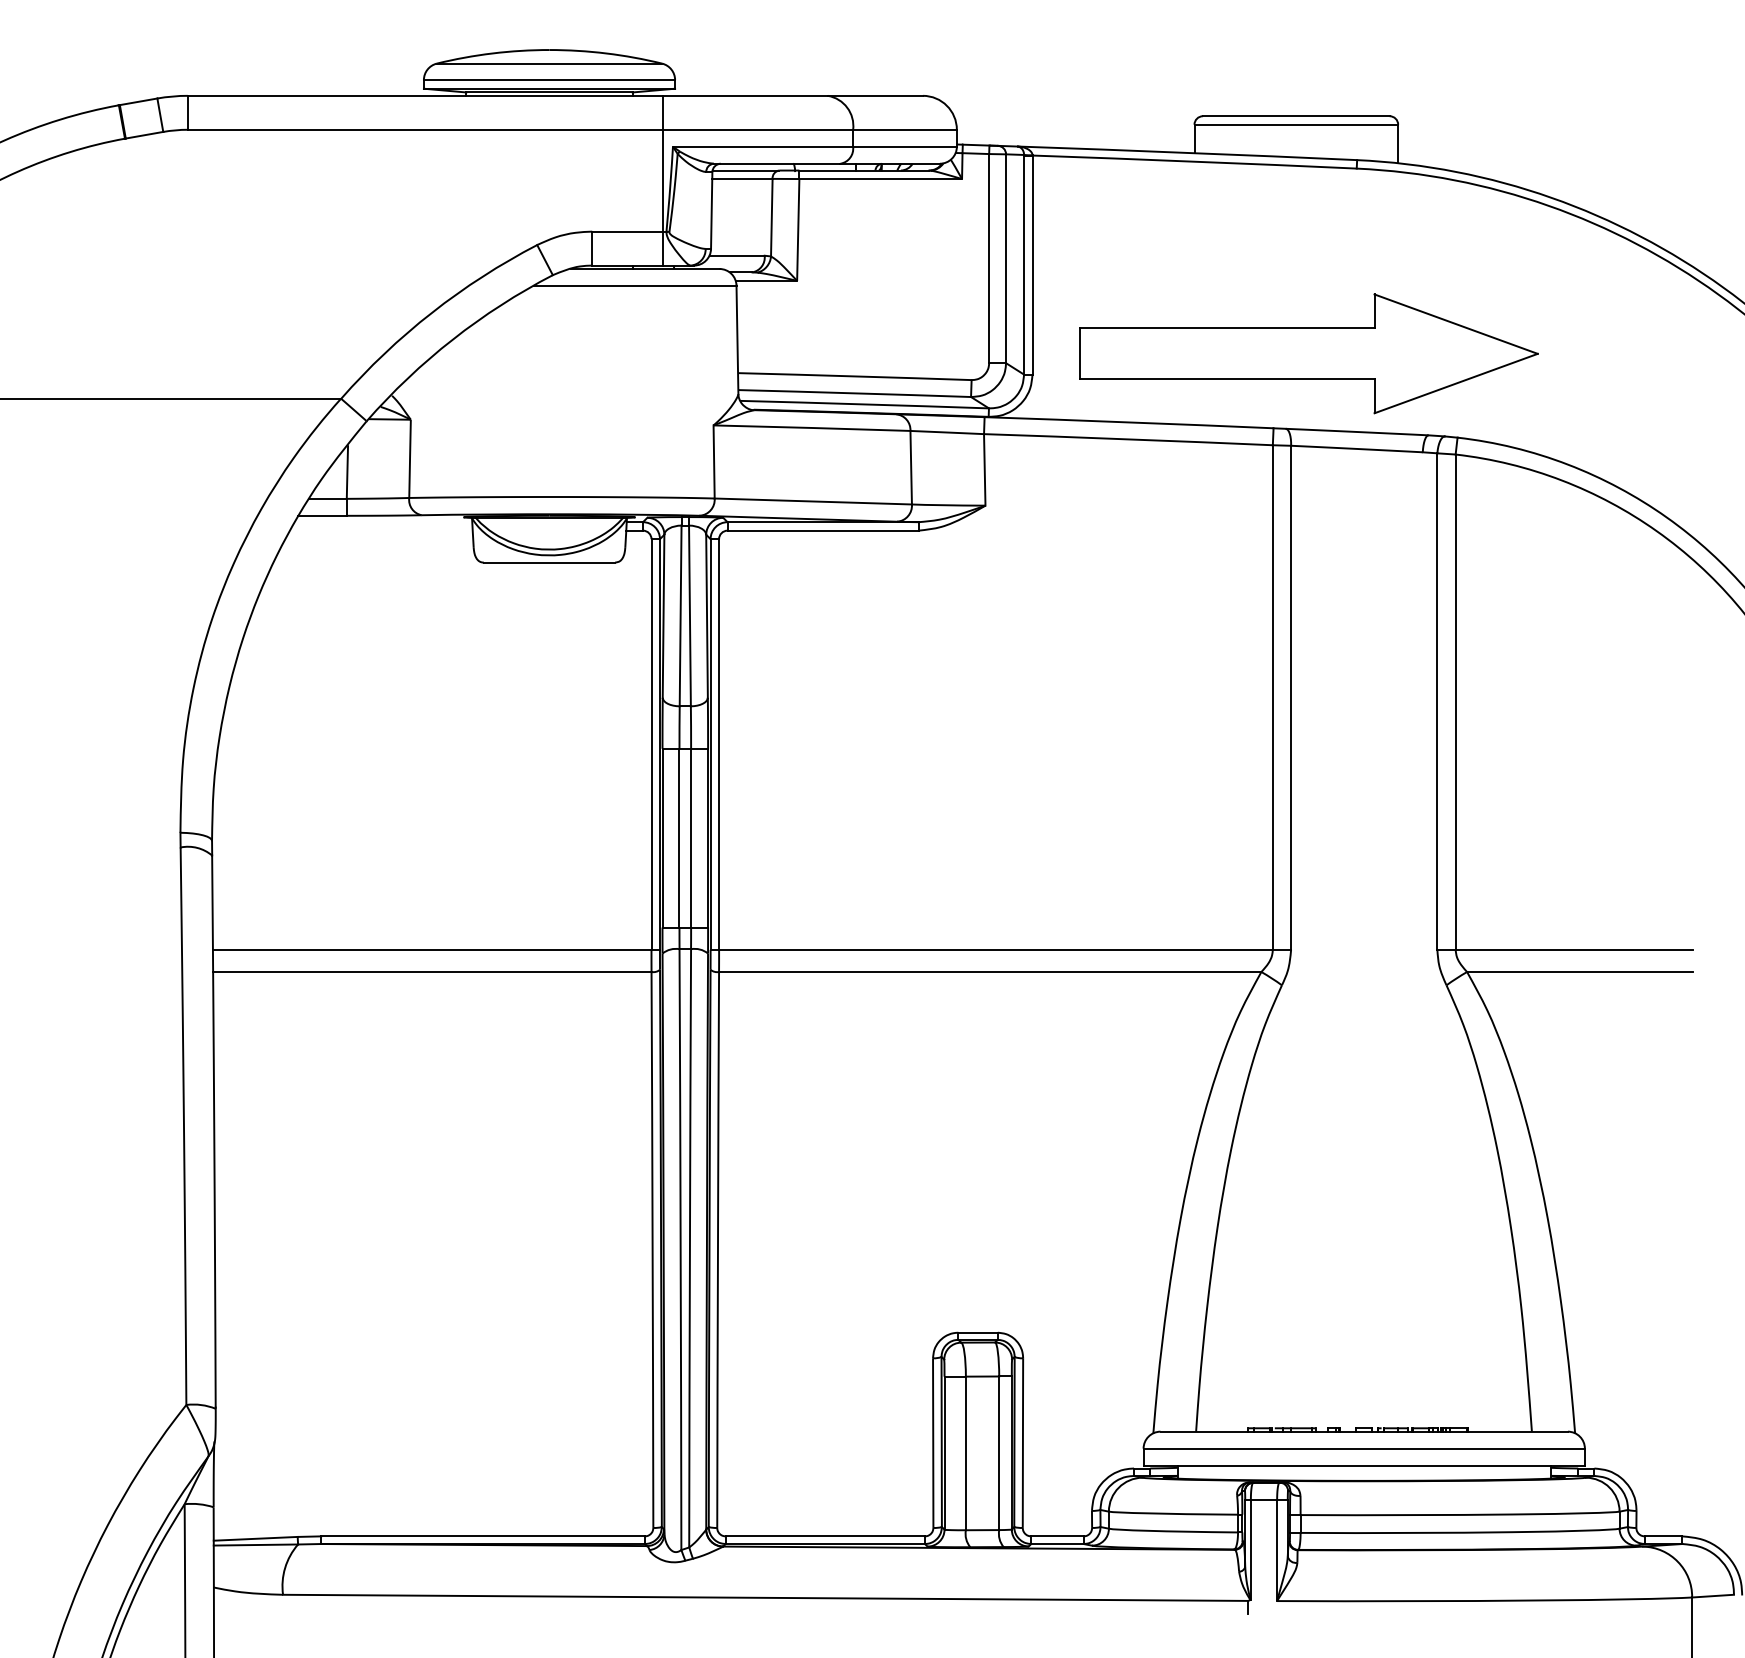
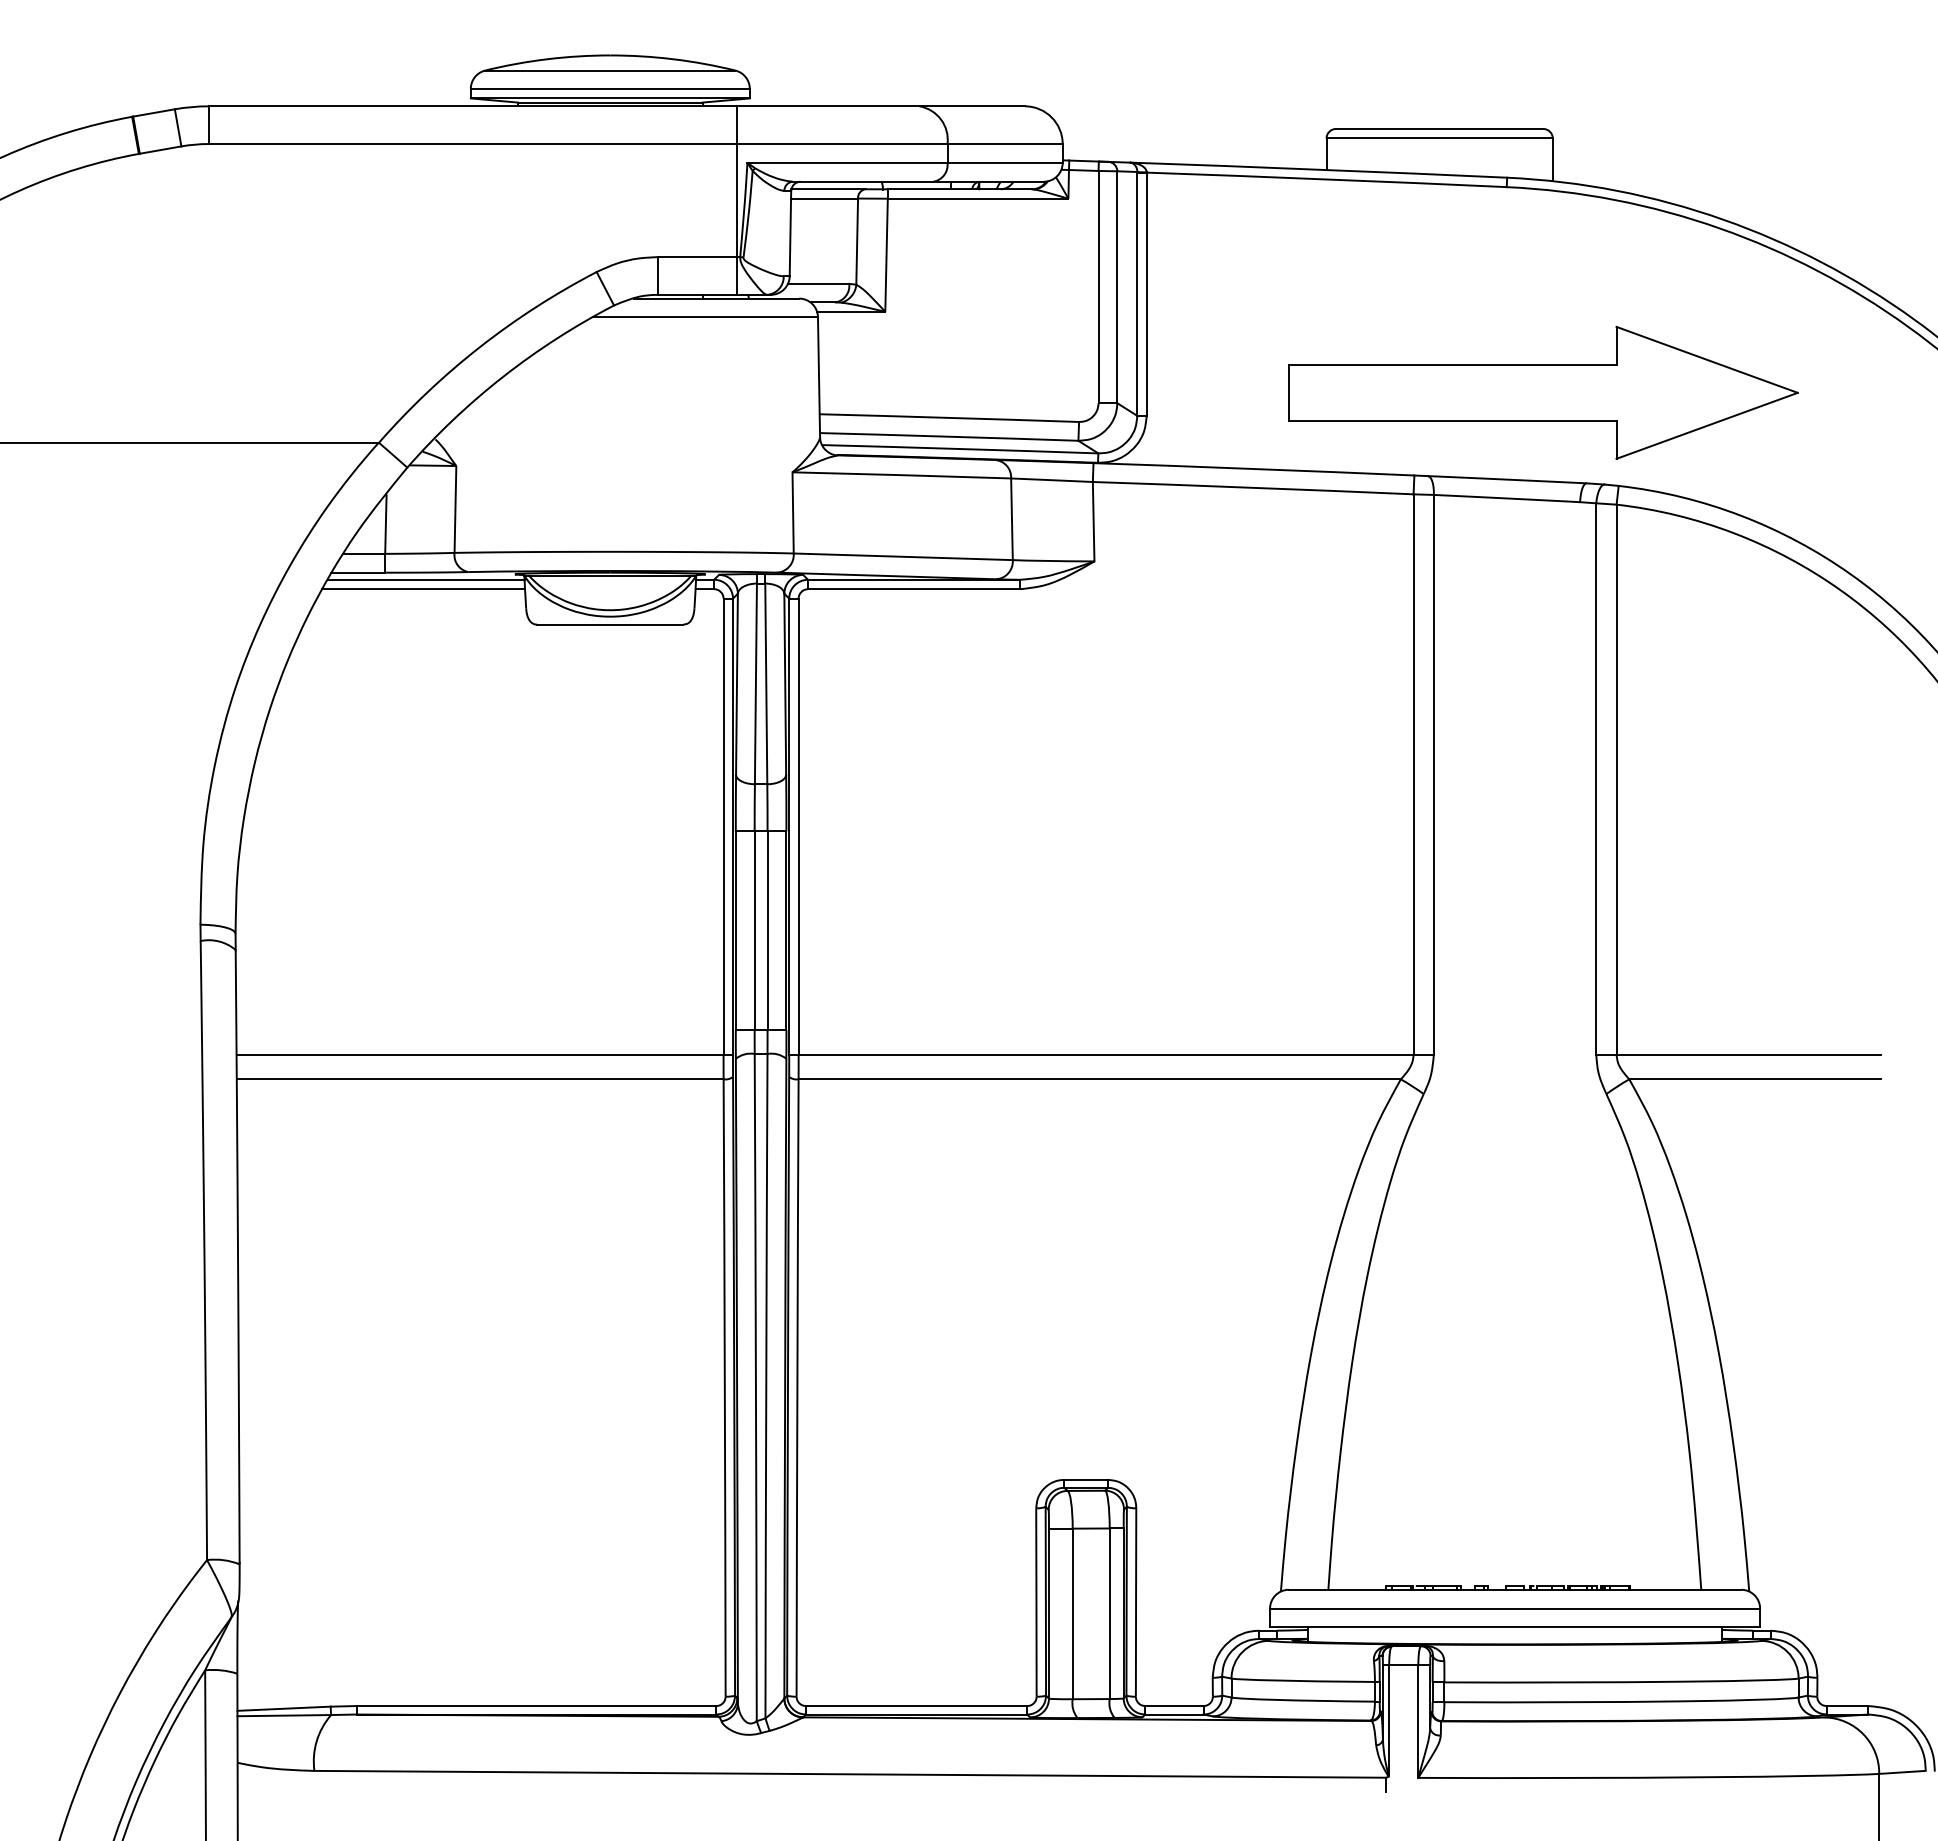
part: (1308, 353) -> (1543, 392), moved
line: (383, 521) -> (425, 579), added
line: (381, 530) -> (423, 589), added

